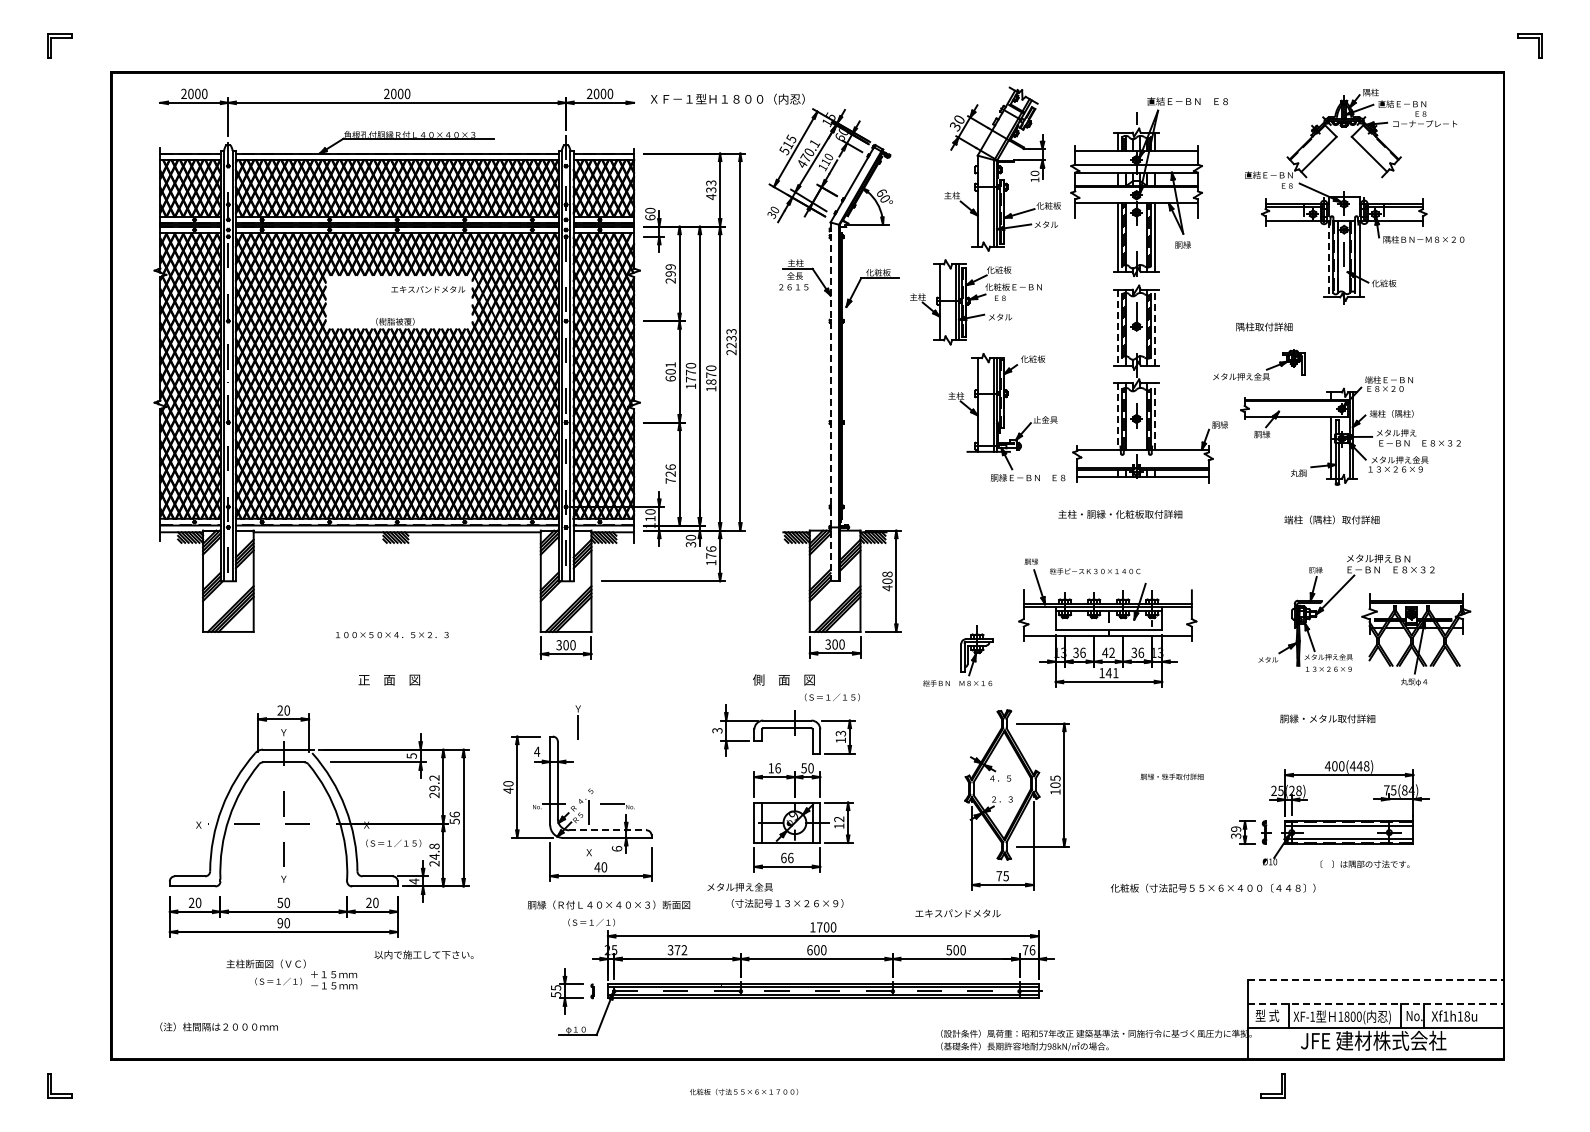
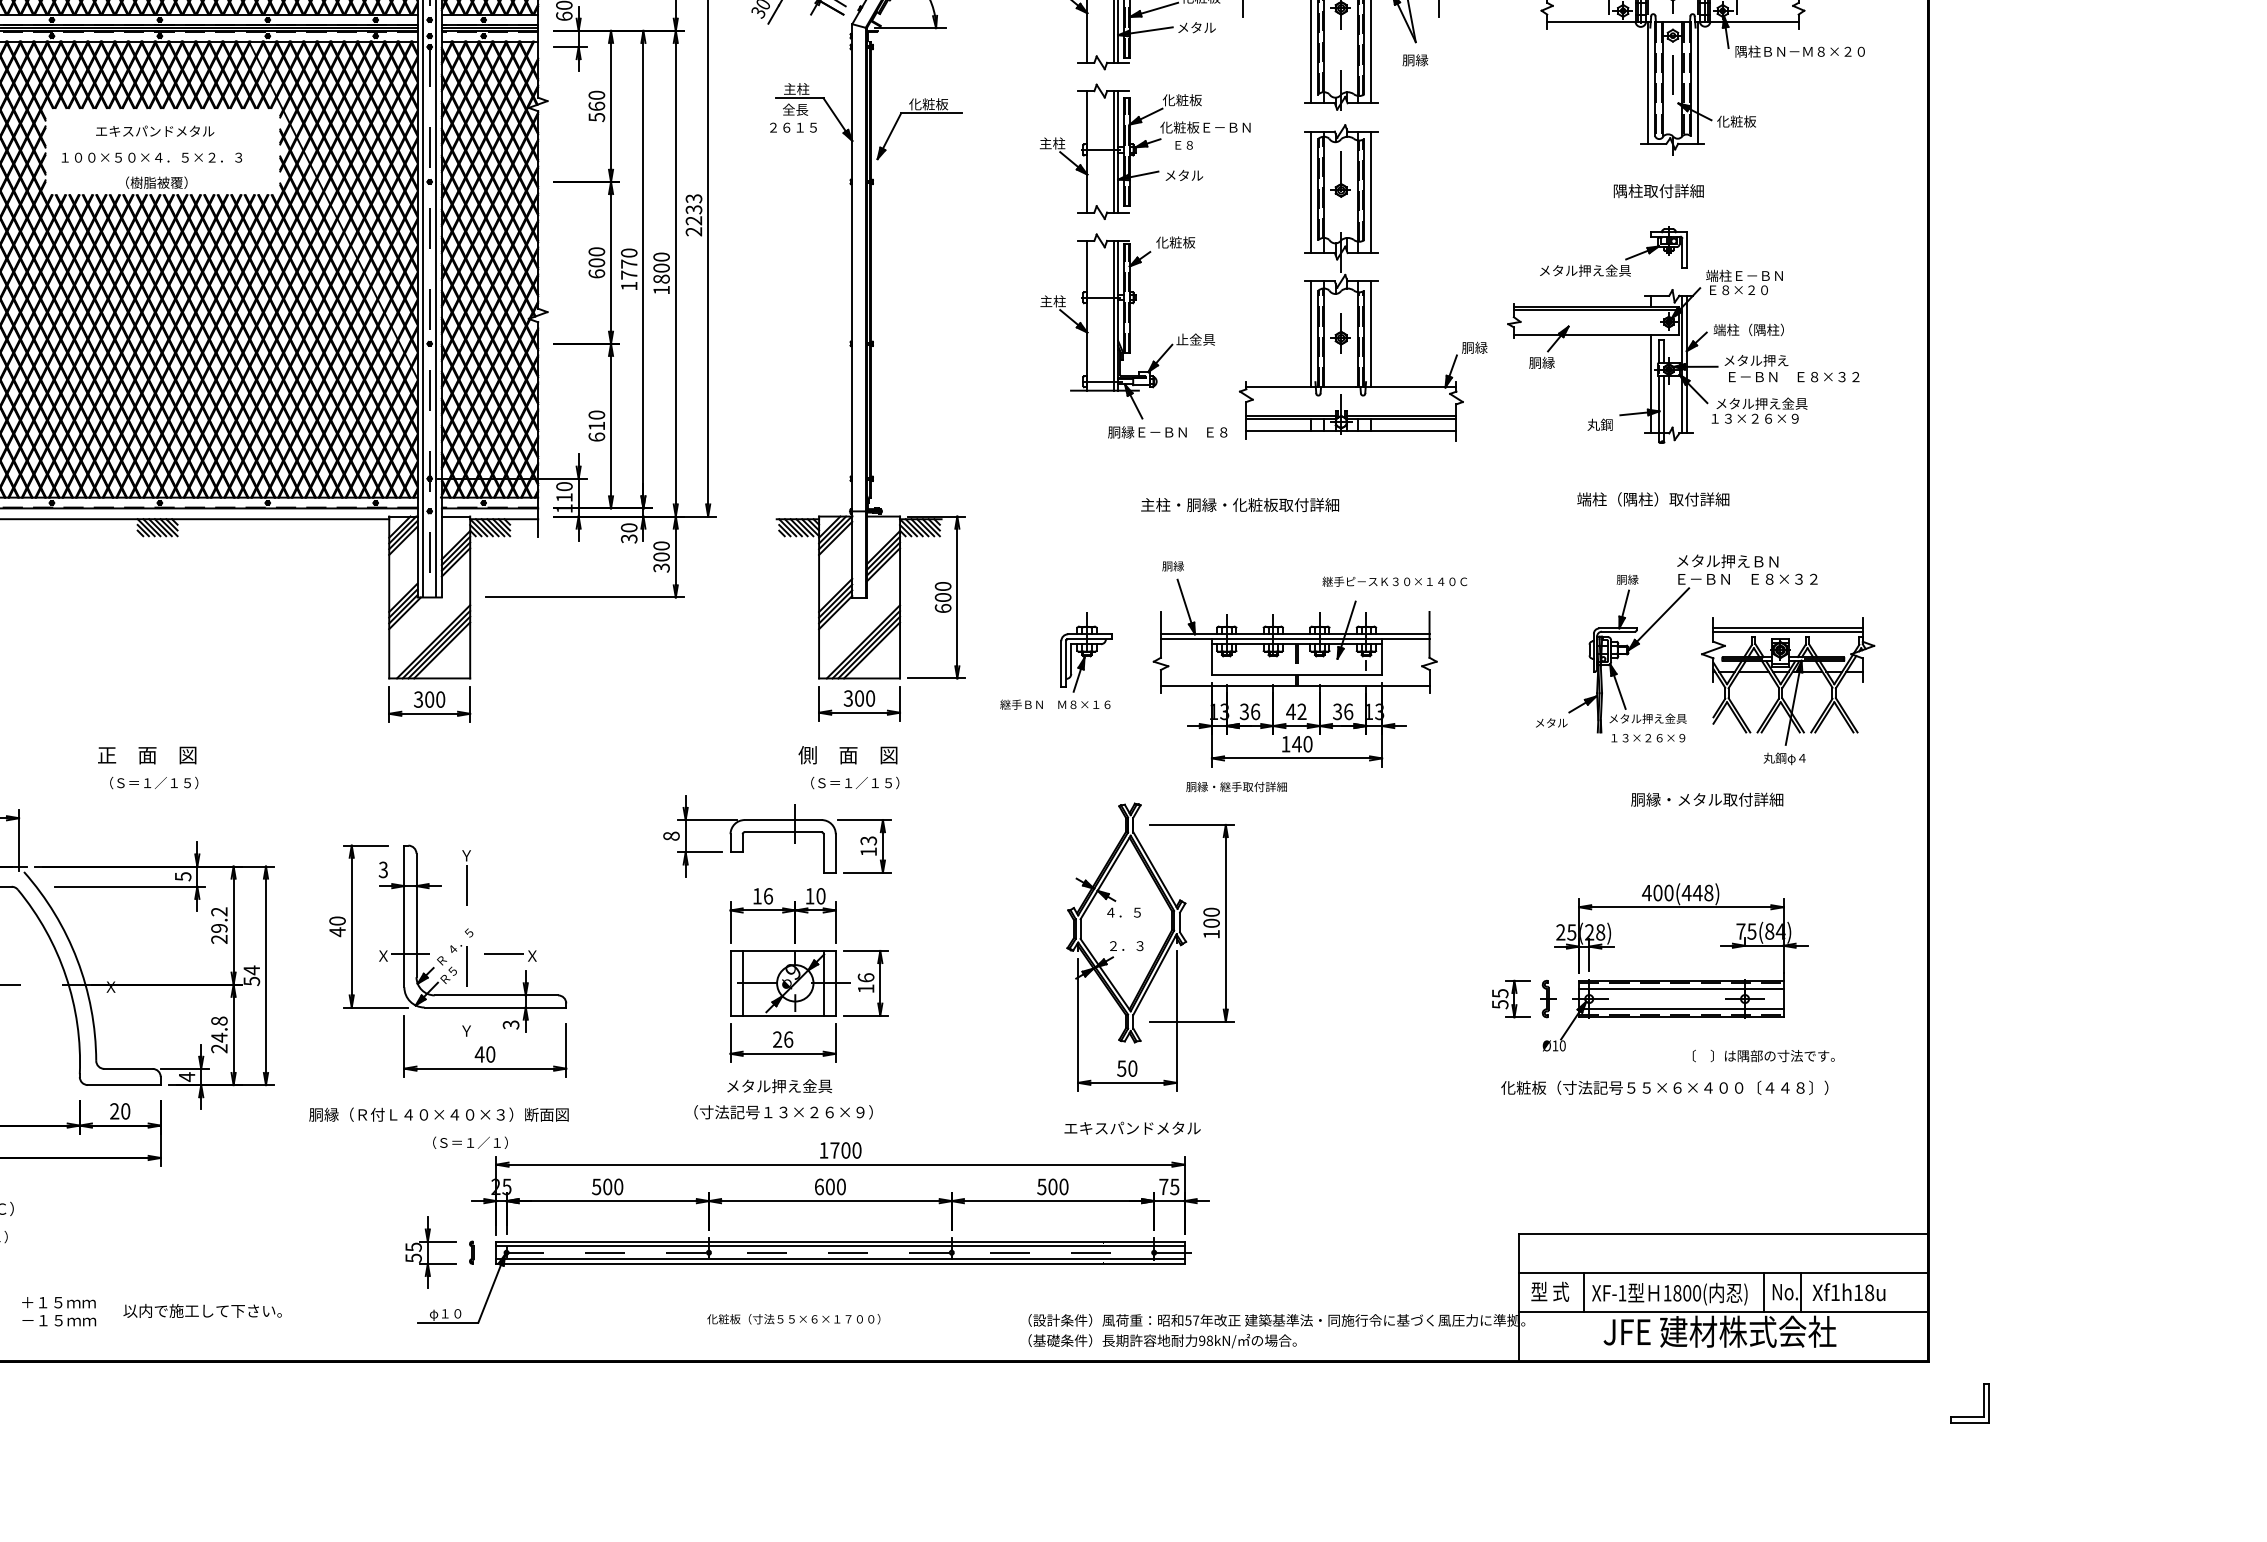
line: (1328, 259) -> (1647, 83), dashed -> solid
text: (670, 273) -> (596, 105), 299 -> 560
text: (428, 289) -> (155, 131), moved
part: (975, 302) -> (1144, 152), moved
text: (1264, 326) -> (1659, 190), moved
line: (1117, 327) -> (1310, 191), dashed -> solid
line: (1155, 327) -> (1371, 191), dashed -> solid
text: (670, 364) -> (596, 251), 601 -> 600
part: (1266, 368) -> (1625, 257), moved
text: (711, 374) -> (661, 267), 1870 -> 1800
line: (830, 402) -> (852, 311), dashed -> solid
line: (1155, 416) -> (1371, 334), dashed -> solid
line: (1117, 417) -> (1310, 335), dashed -> solid
text: (670, 473) -> (596, 425), 726 -> 610
text: (1120, 514) -> (1240, 505), moved
text: (711, 555) -> (661, 556), 176 -> 300
text: (1095, 571) -> (1395, 581), moved
text: (887, 581) -> (943, 597), 408 -> 600
text: (392, 635) -> (152, 158), moved
part: (958, 655) -> (1056, 660), moved
text: (1115, 673) -> (1307, 744), 141 -> 140
text: (783, 679) -> (847, 754), moved
text: (1327, 718) -> (1706, 799), moved
part: (577, 722) -> (465, 877), moved
text: (717, 730) -> (671, 835), 3 -> 8
text: (537, 751) -> (383, 869), 4 -> 3
text: (803, 768) -> (808, 896), 50 -> 10
text: (1171, 776) -> (1235, 786), moved
text: (1055, 778) -> (1211, 912), 105 -> 100
text: (537, 805) -> (383, 955), No. -> Ｘ
text: (630, 805) -> (532, 955), No. -> Ｘ
text: (454, 814) -> (251, 970), 56 -> 54
text: (839, 819) -> (866, 978), 12 -> 16
line: (607, 830) -> (495, 995), dashed -> solid
text: (1236, 832) -> (1500, 998), 39 -> 55
text: (393, 843) -> (153, 783), moved
text: (616, 848) -> (510, 1024), 6 -> 3
text: (588, 852) -> (465, 1030), Ｘ -> Ｙ
text: (783, 857) -> (777, 1038), 66 -> 26
text: (1364, 864) -> (1762, 1056), moved
text: (1002, 876) -> (1126, 1069), 75 -> 50
text: (739, 887) -> (778, 1086), moved
text: (1213, 887) -> (1665, 1086), moved
text: (608, 904) -> (438, 1113), moved
text: (957, 913) -> (1131, 1128), moved
text: (677, 950) -> (607, 1187), 372 -> 500
text: (1032, 950) -> (1174, 1187), 76 -> 75
text: (423, 954) -> (201, 1310), moved
line: (1375, 979) -> (1722, 1233), dashed -> solid
text: (334, 980) -> (59, 1312), moved
line: (1375, 1004) -> (1722, 1273), dashed -> solid
text: (744, 1091) -> (794, 1318), moved
part: (1272, 1093) -> (1968, 1415), moved

